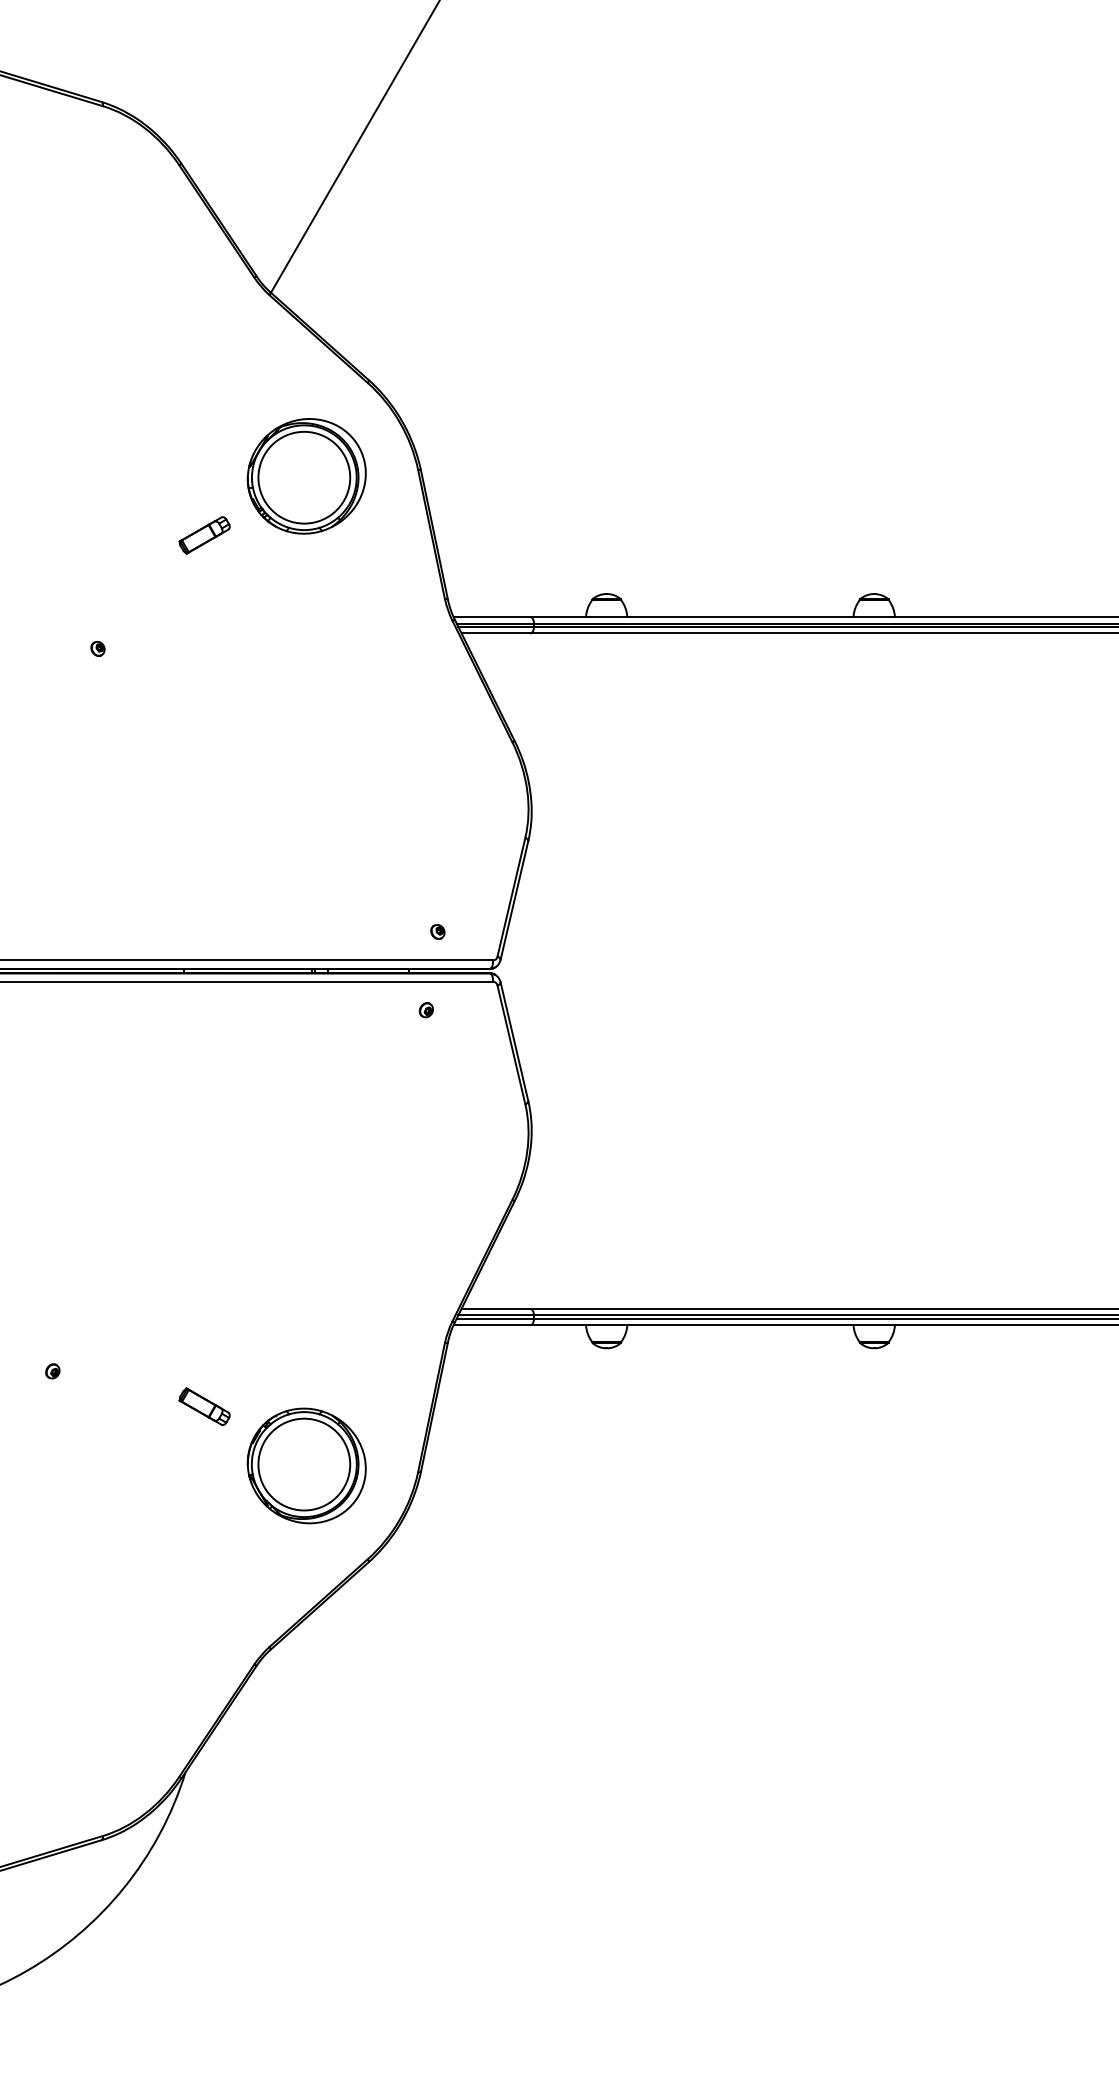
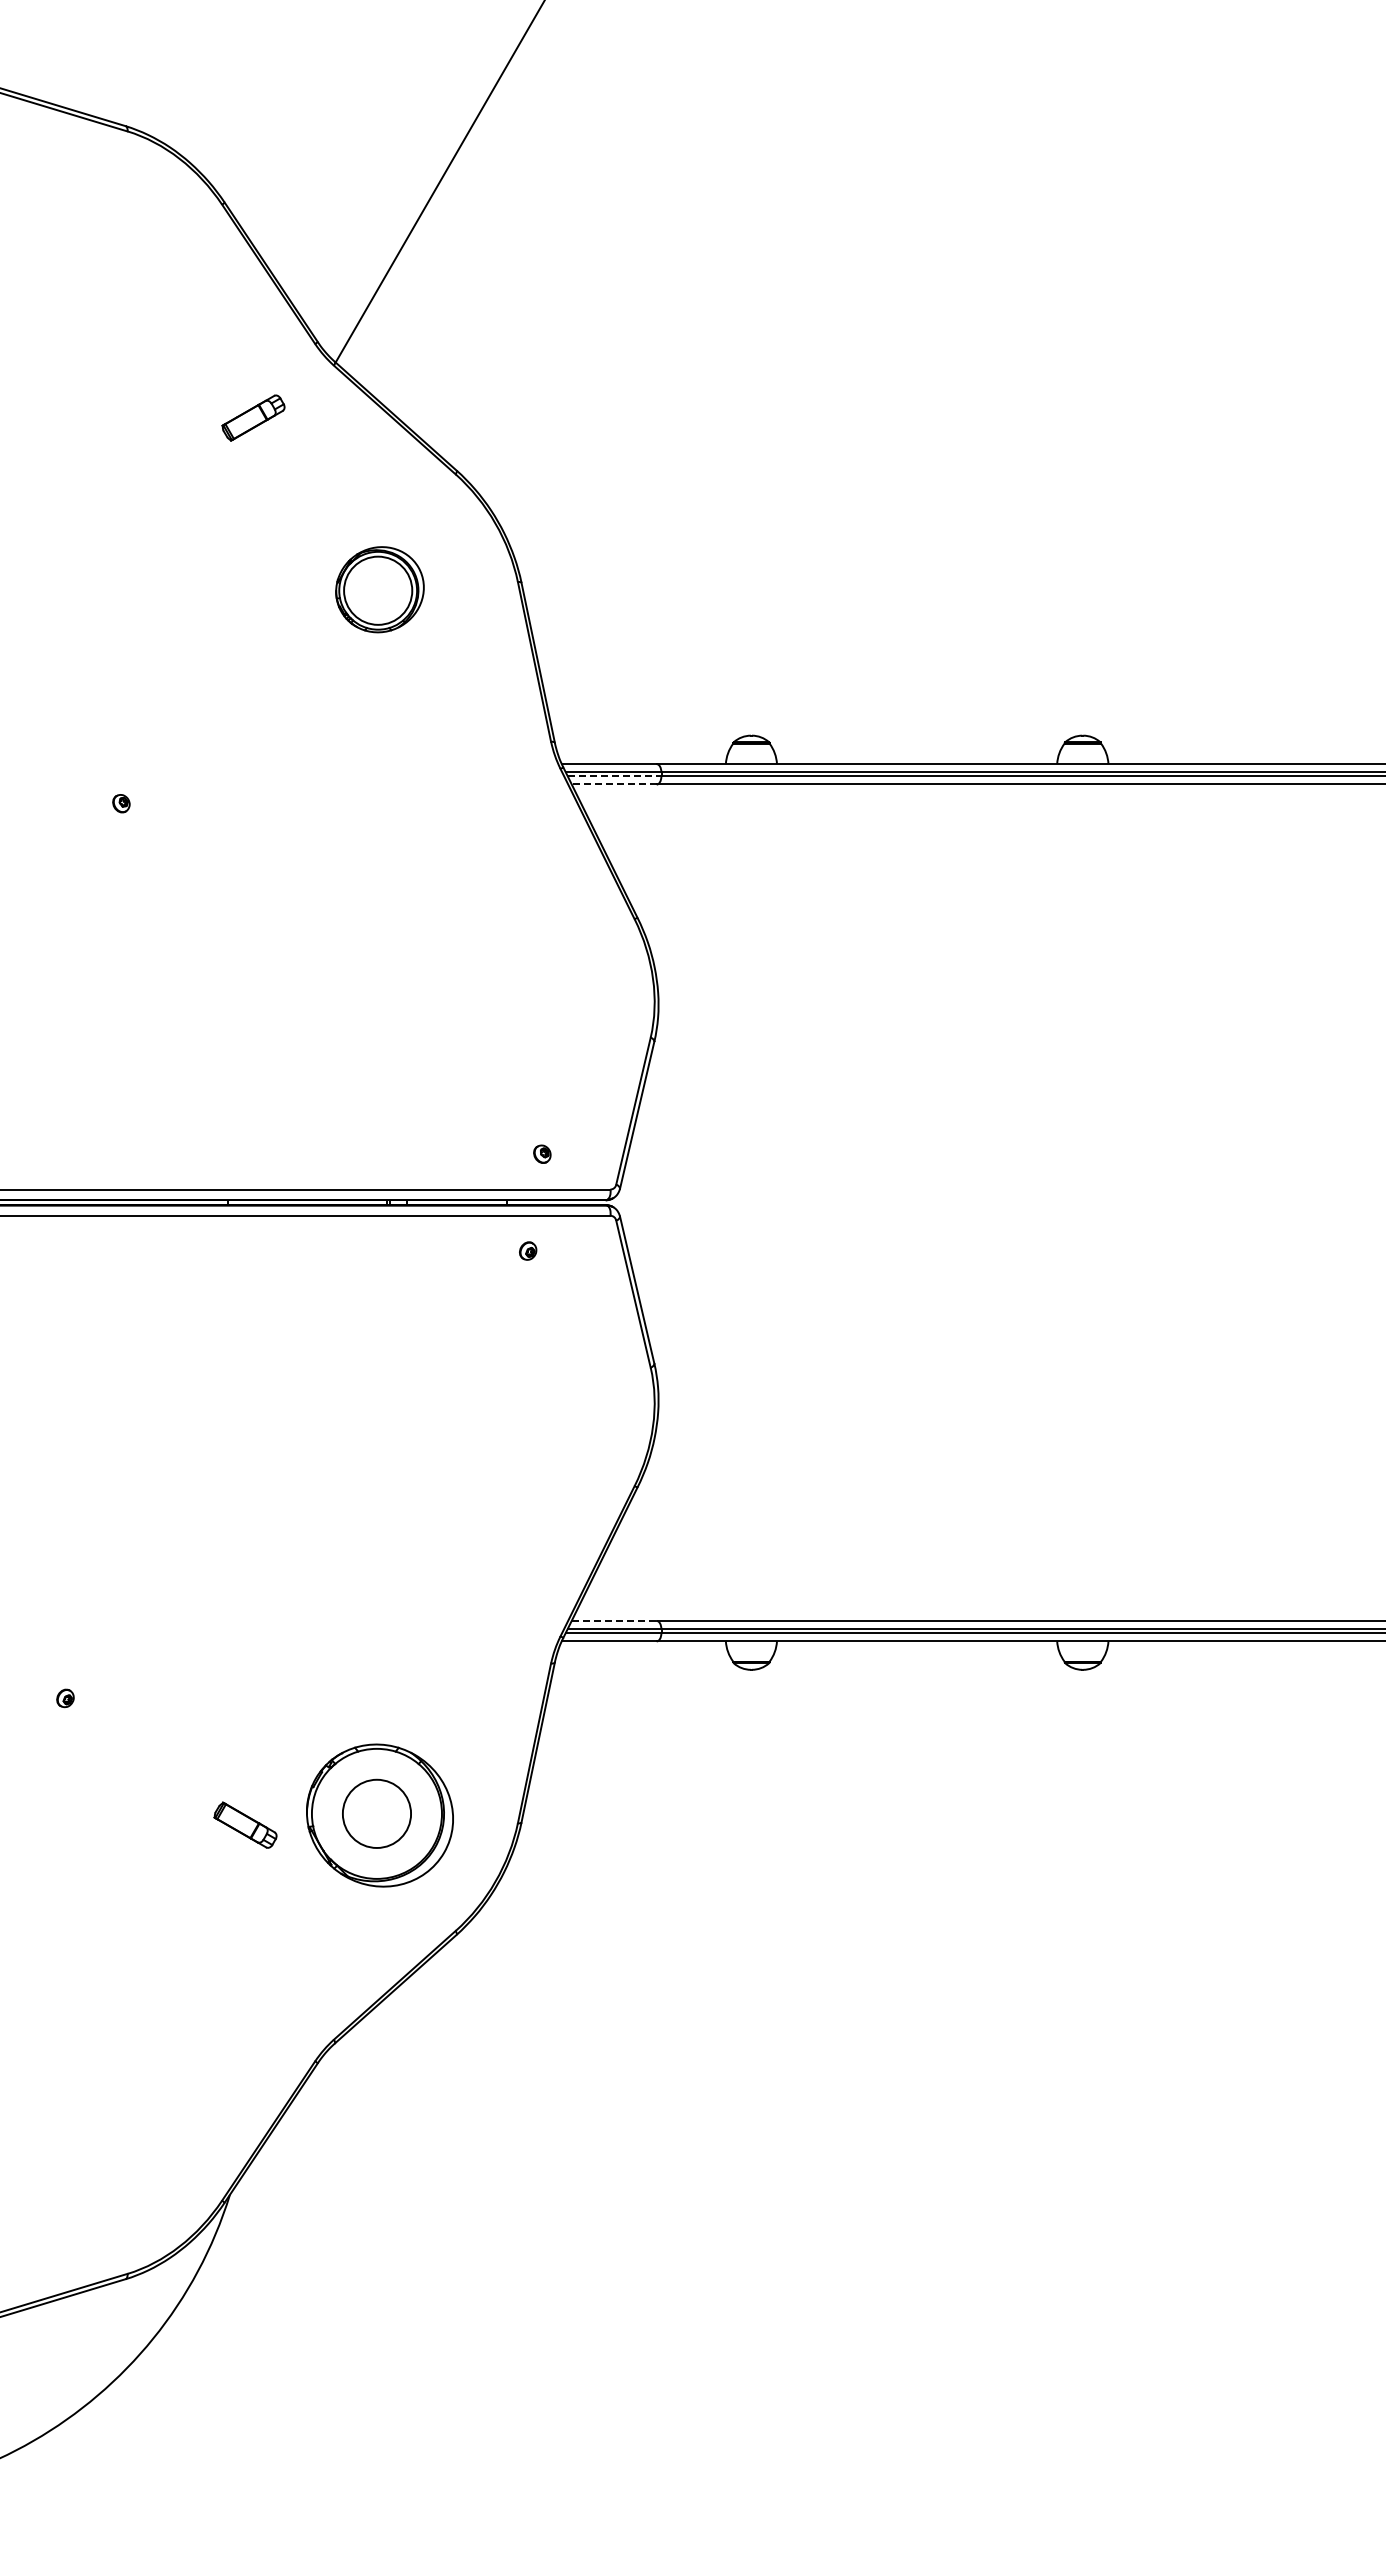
part: (306, 476) -> (379, 589), size x0.6
part: (204, 534) -> (253, 417), moved
line: (496, 627) -> (614, 776), solid -> dashed
line: (496, 633) -> (614, 784), solid -> dashed
line: (496, 1308) -> (614, 1620), solid -> dashed
part: (204, 1406) -> (245, 1824), moved
circle: (303, 1464) -> (376, 1813), size x0.6

